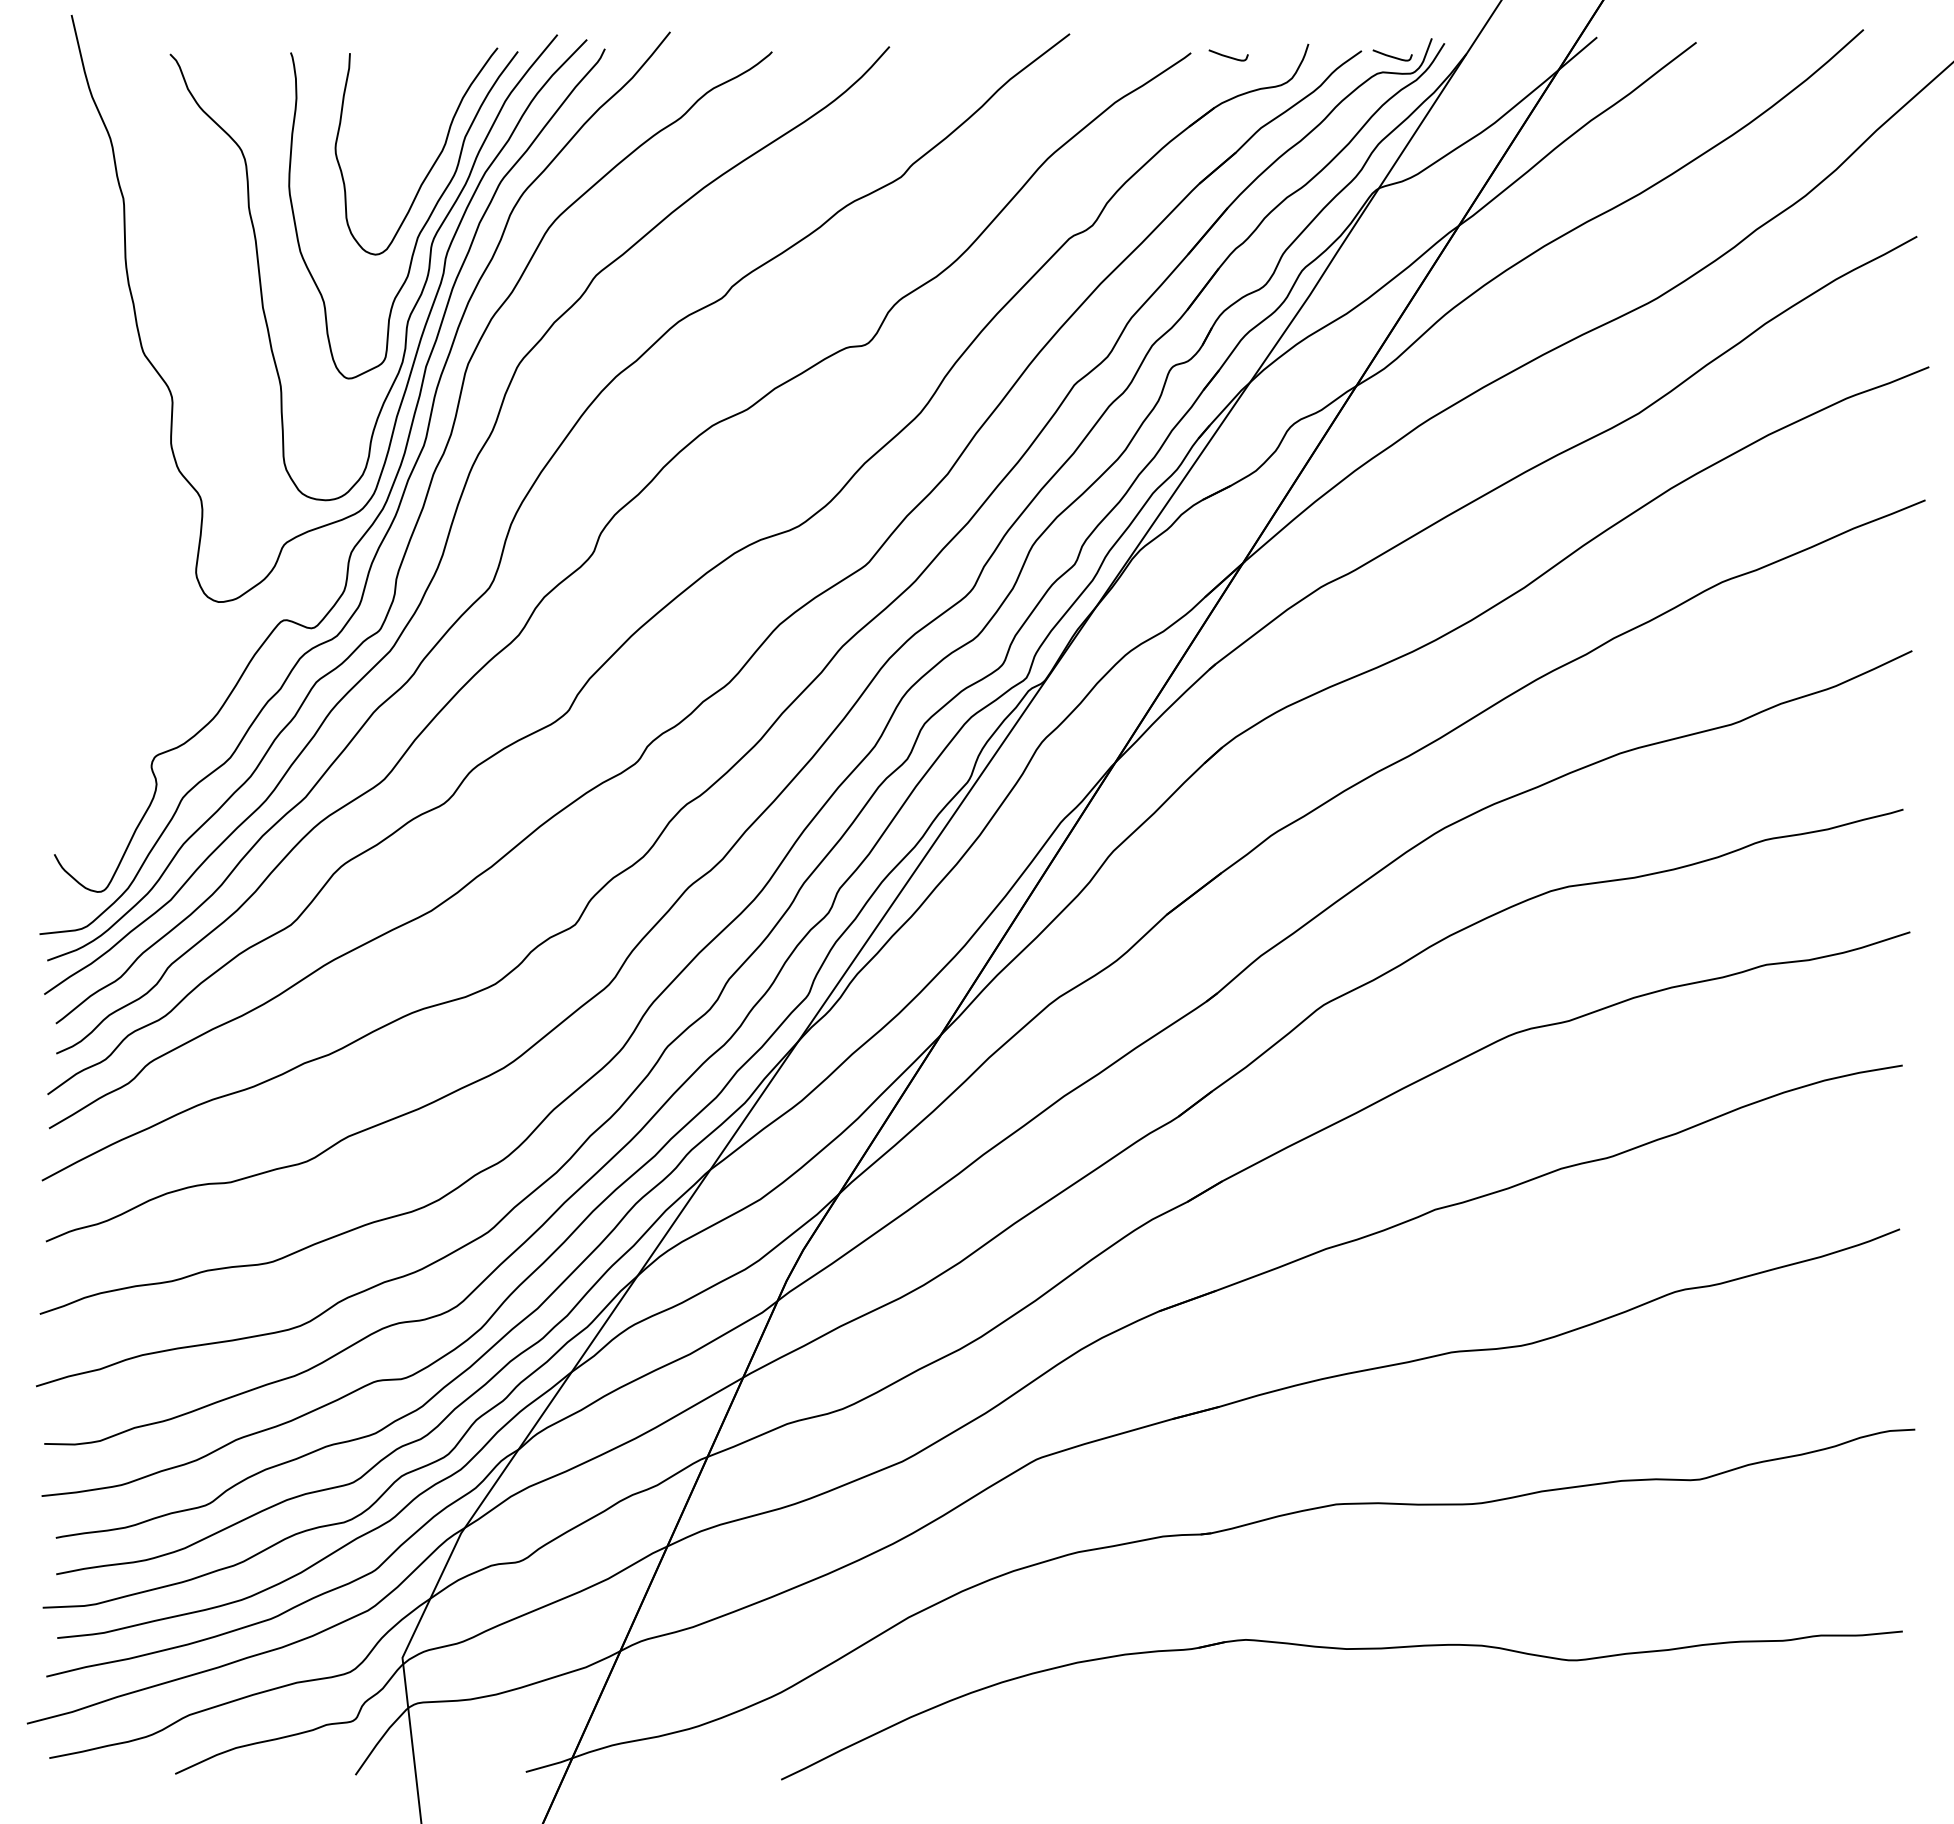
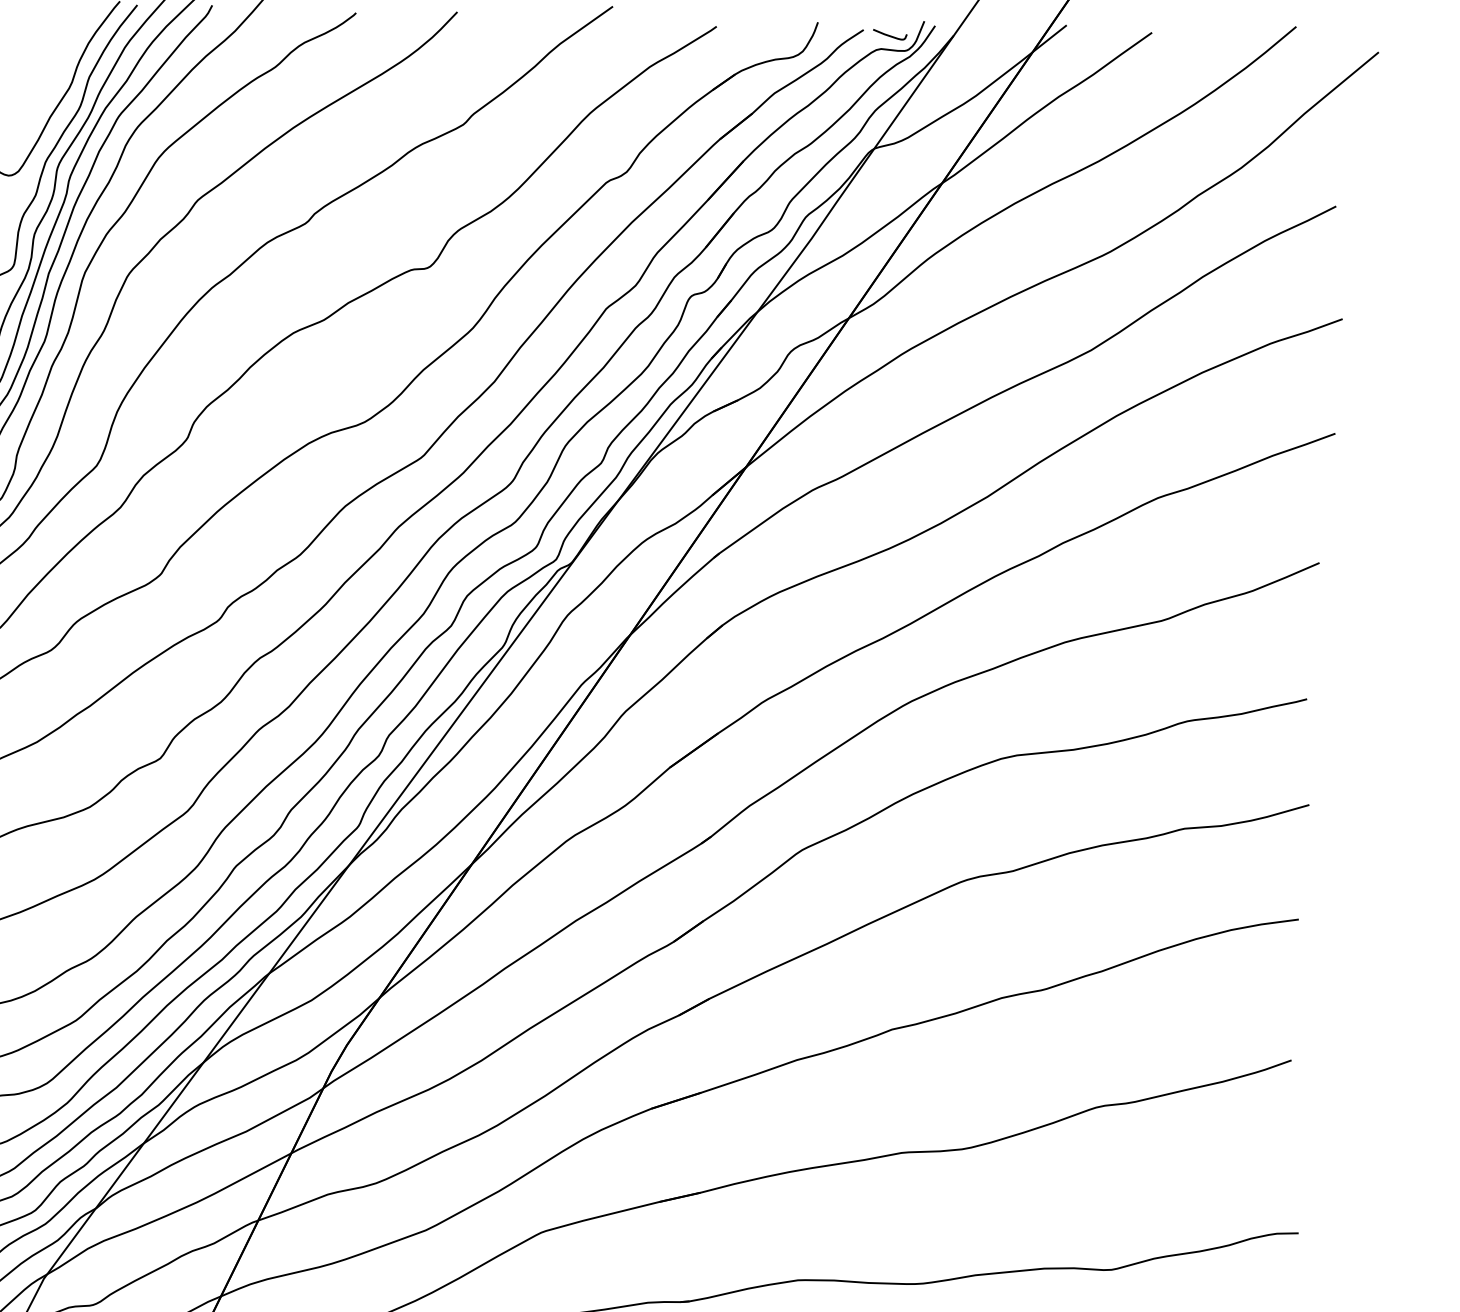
curve: (1227, 55) -> (747, 29), removed

